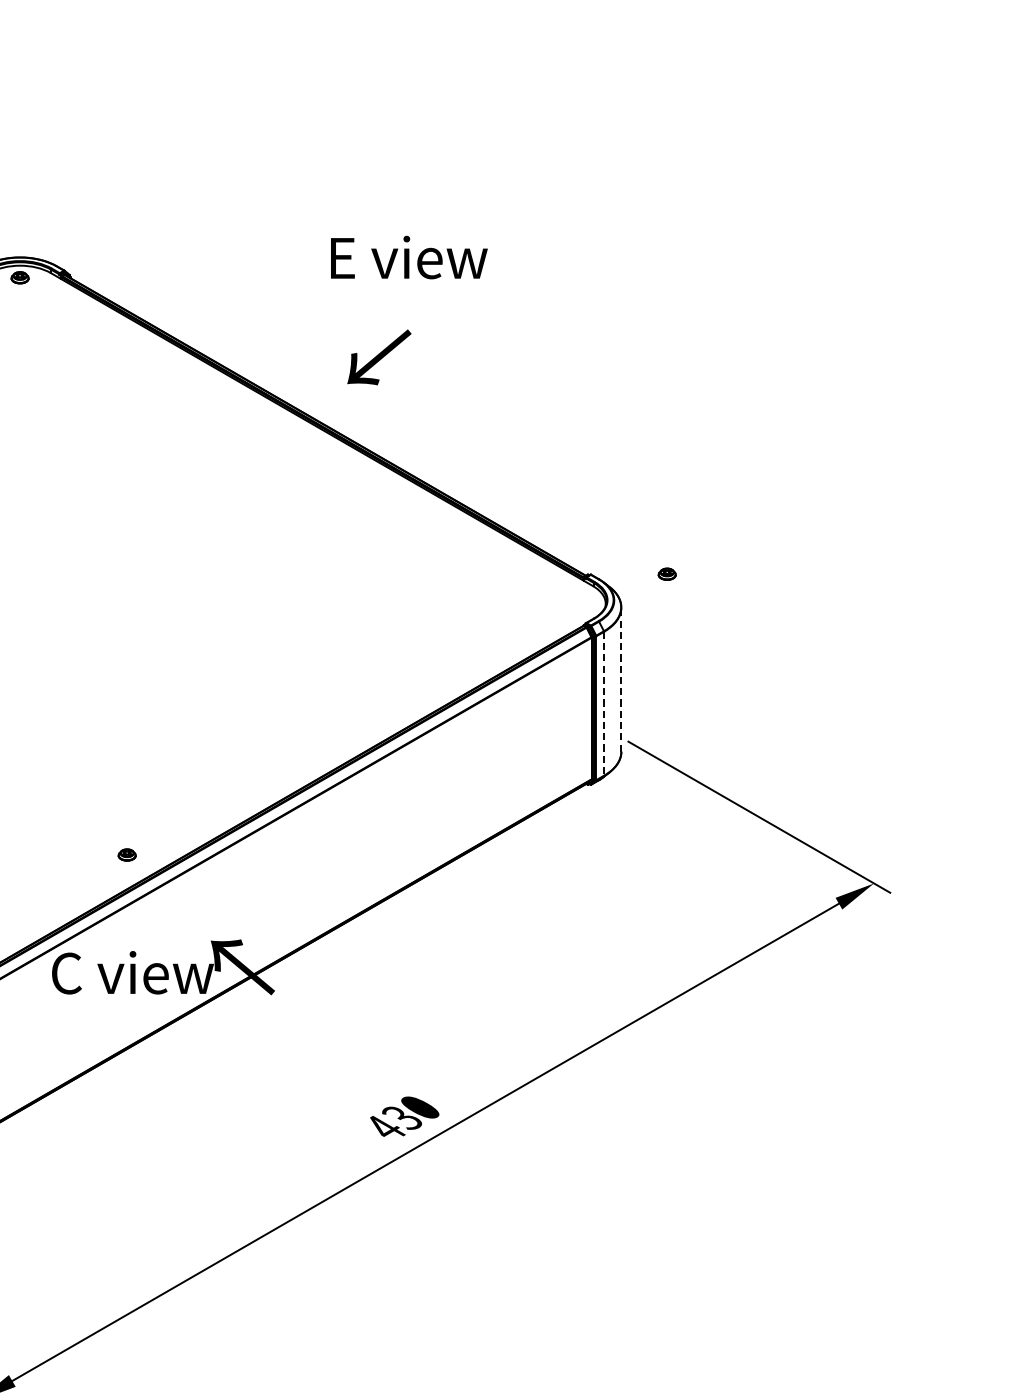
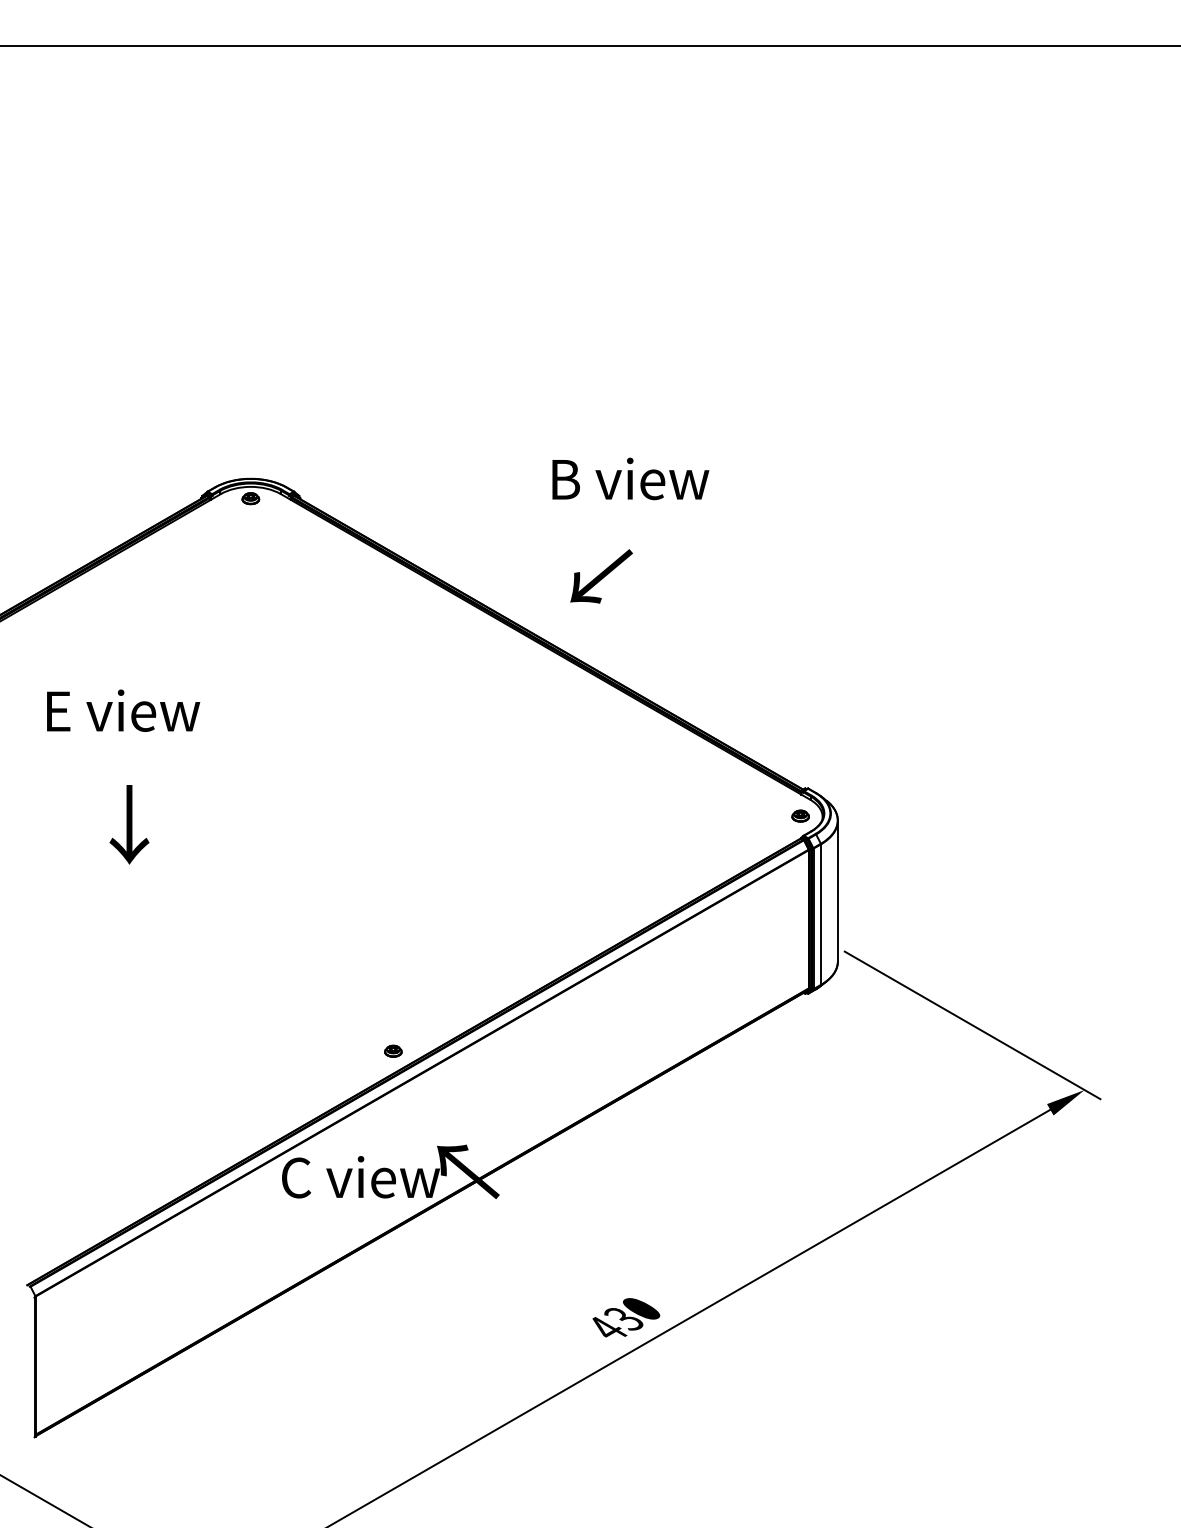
text: (408, 257) -> (630, 478), E view -> B view
part: (667, 573) -> (800, 815), moved
line: (620, 679) -> (837, 890), dashed -> solid
line: (604, 704) -> (821, 915), dashed -> solid
part: (127, 854) -> (393, 1050), moved

